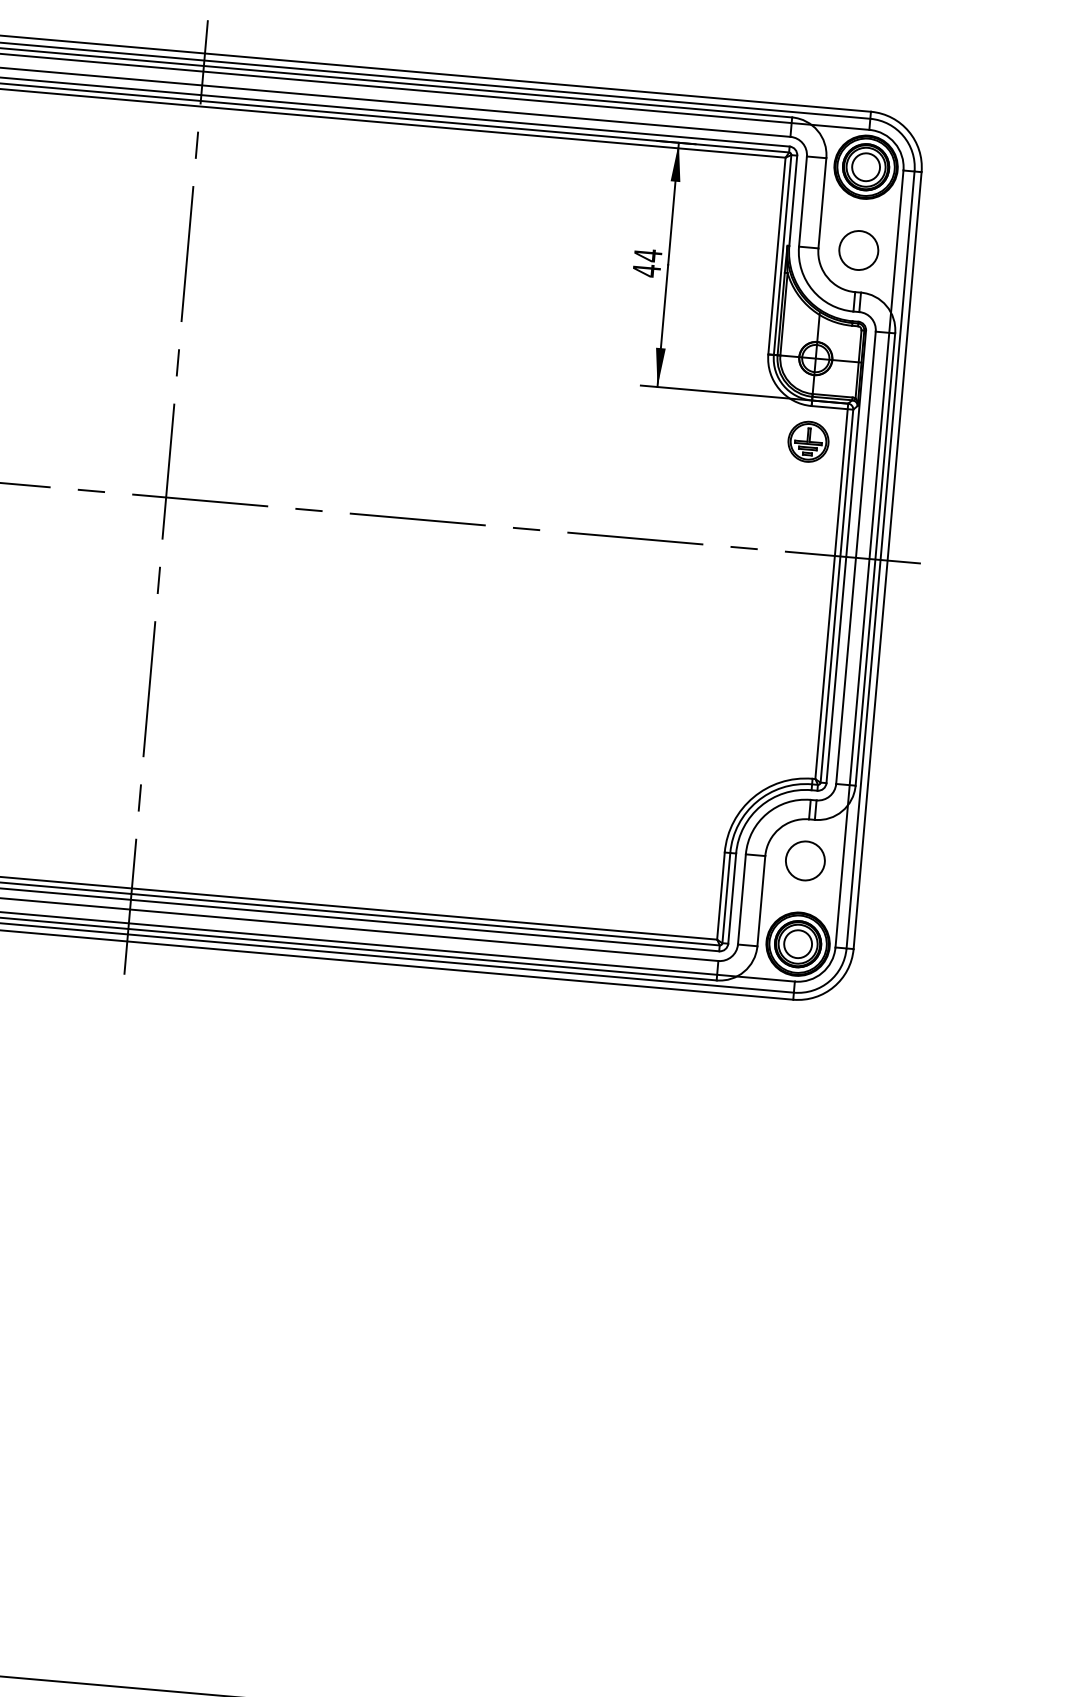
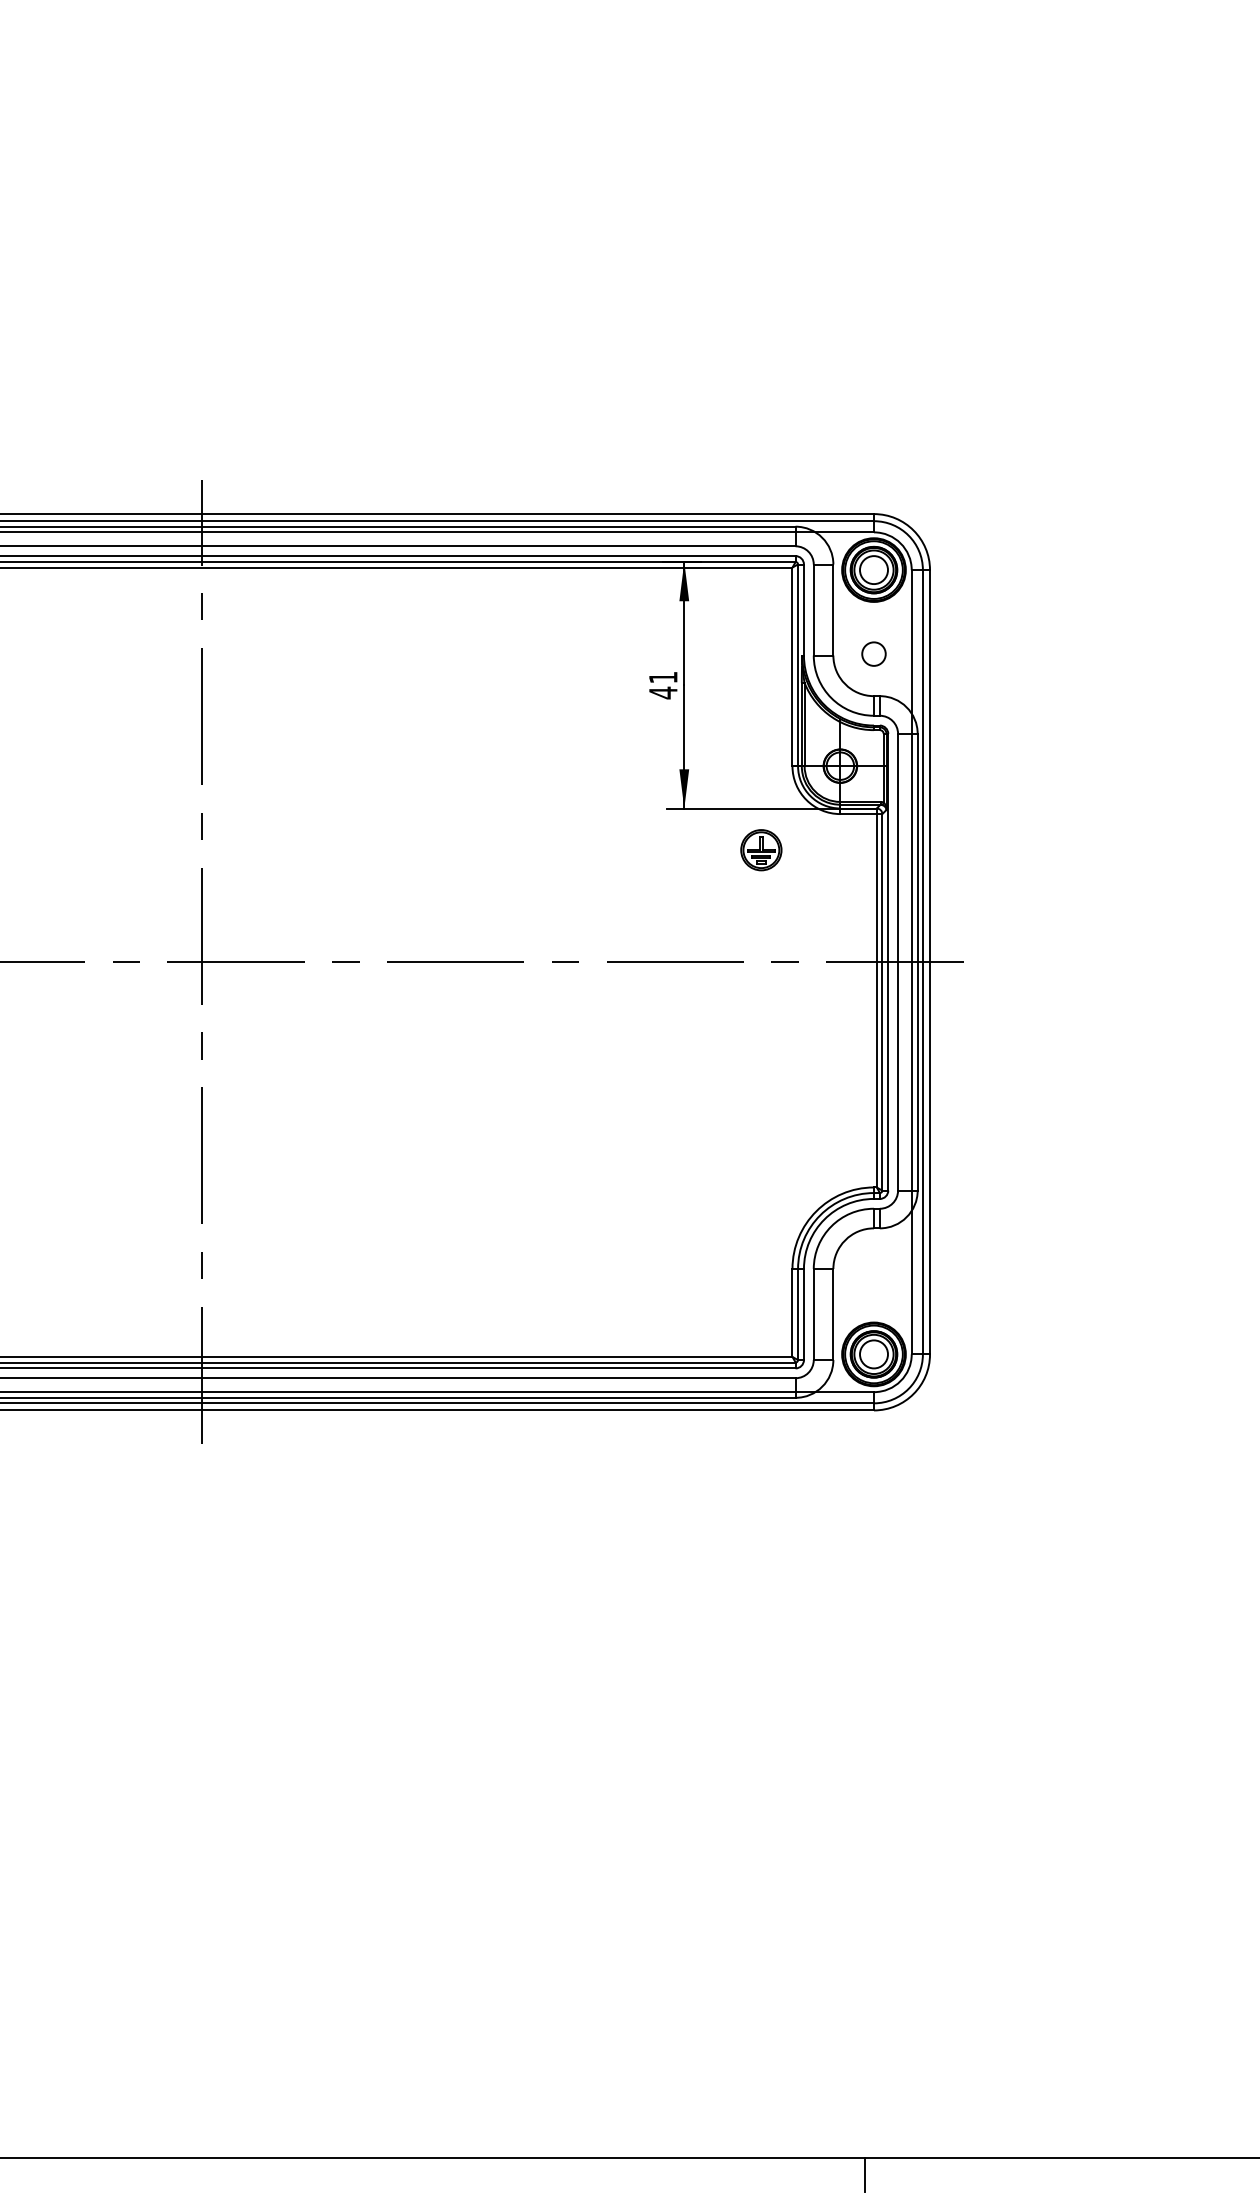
circle: (858, 249) -> (873, 653), size x0.6
text: (648, 255) -> (663, 677), 44 -> 41
part: (808, 442) -> (761, 850), moved
circle: (804, 860) -> (873, 1269), removed

